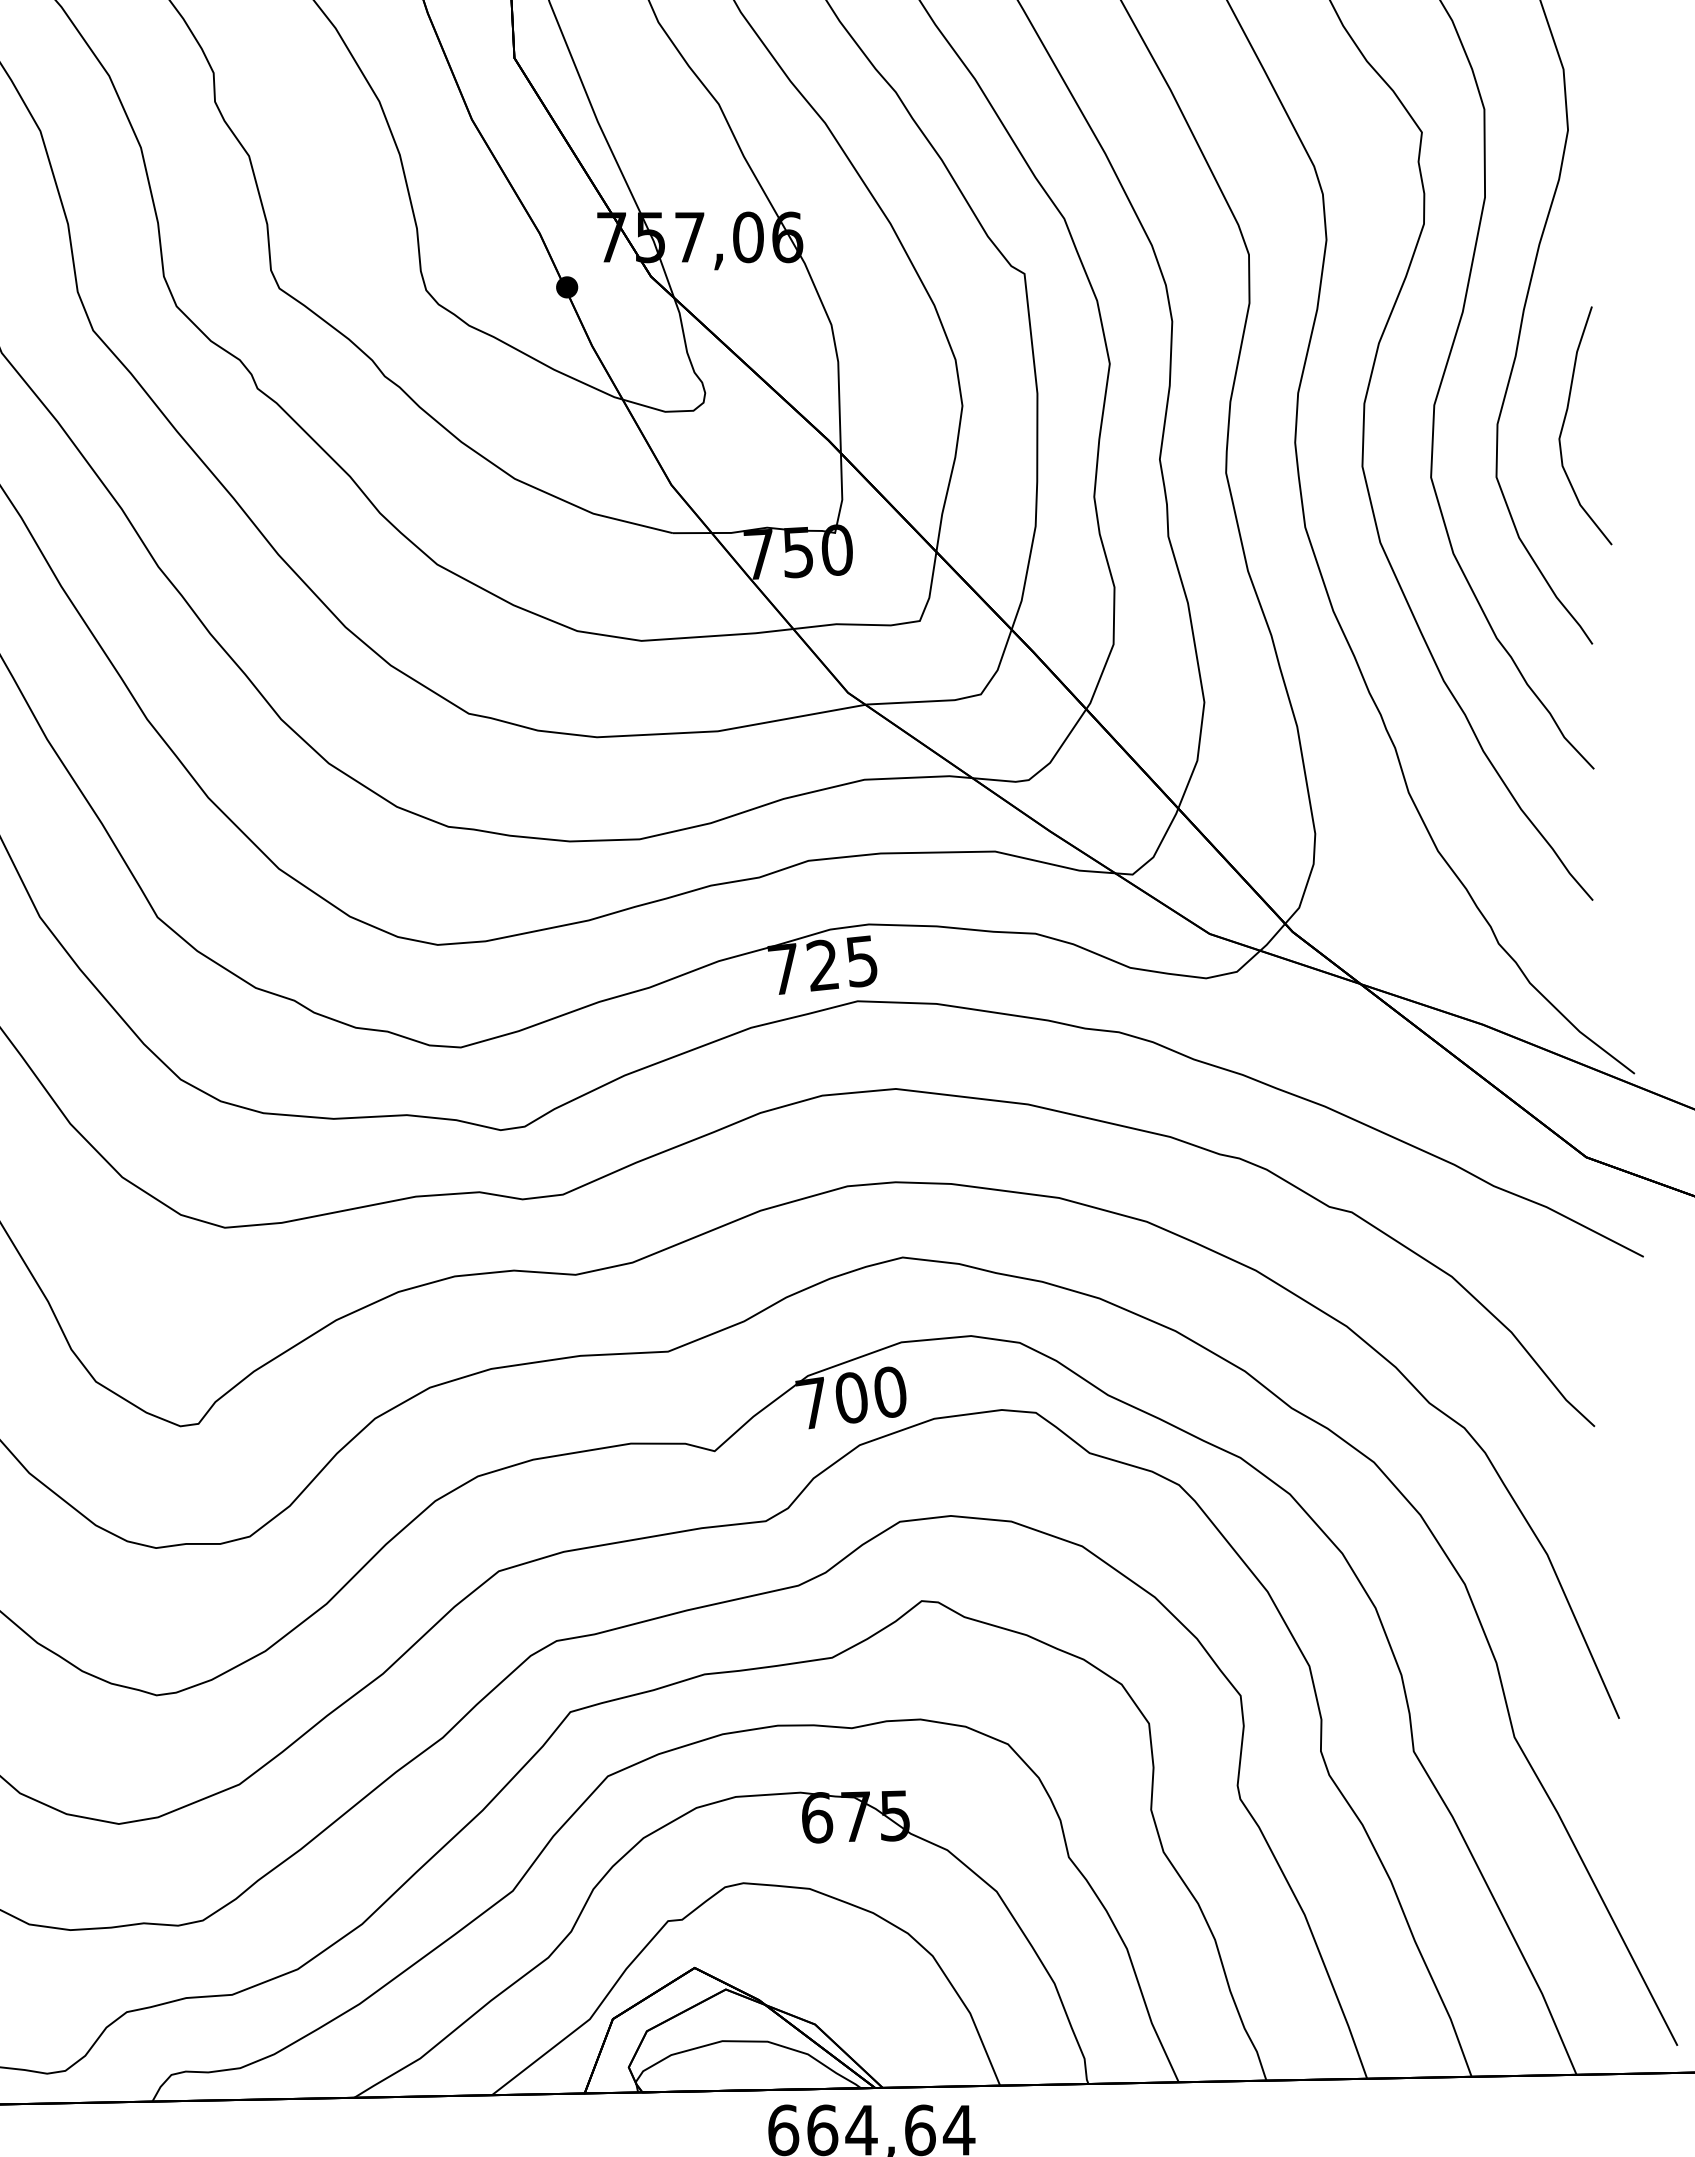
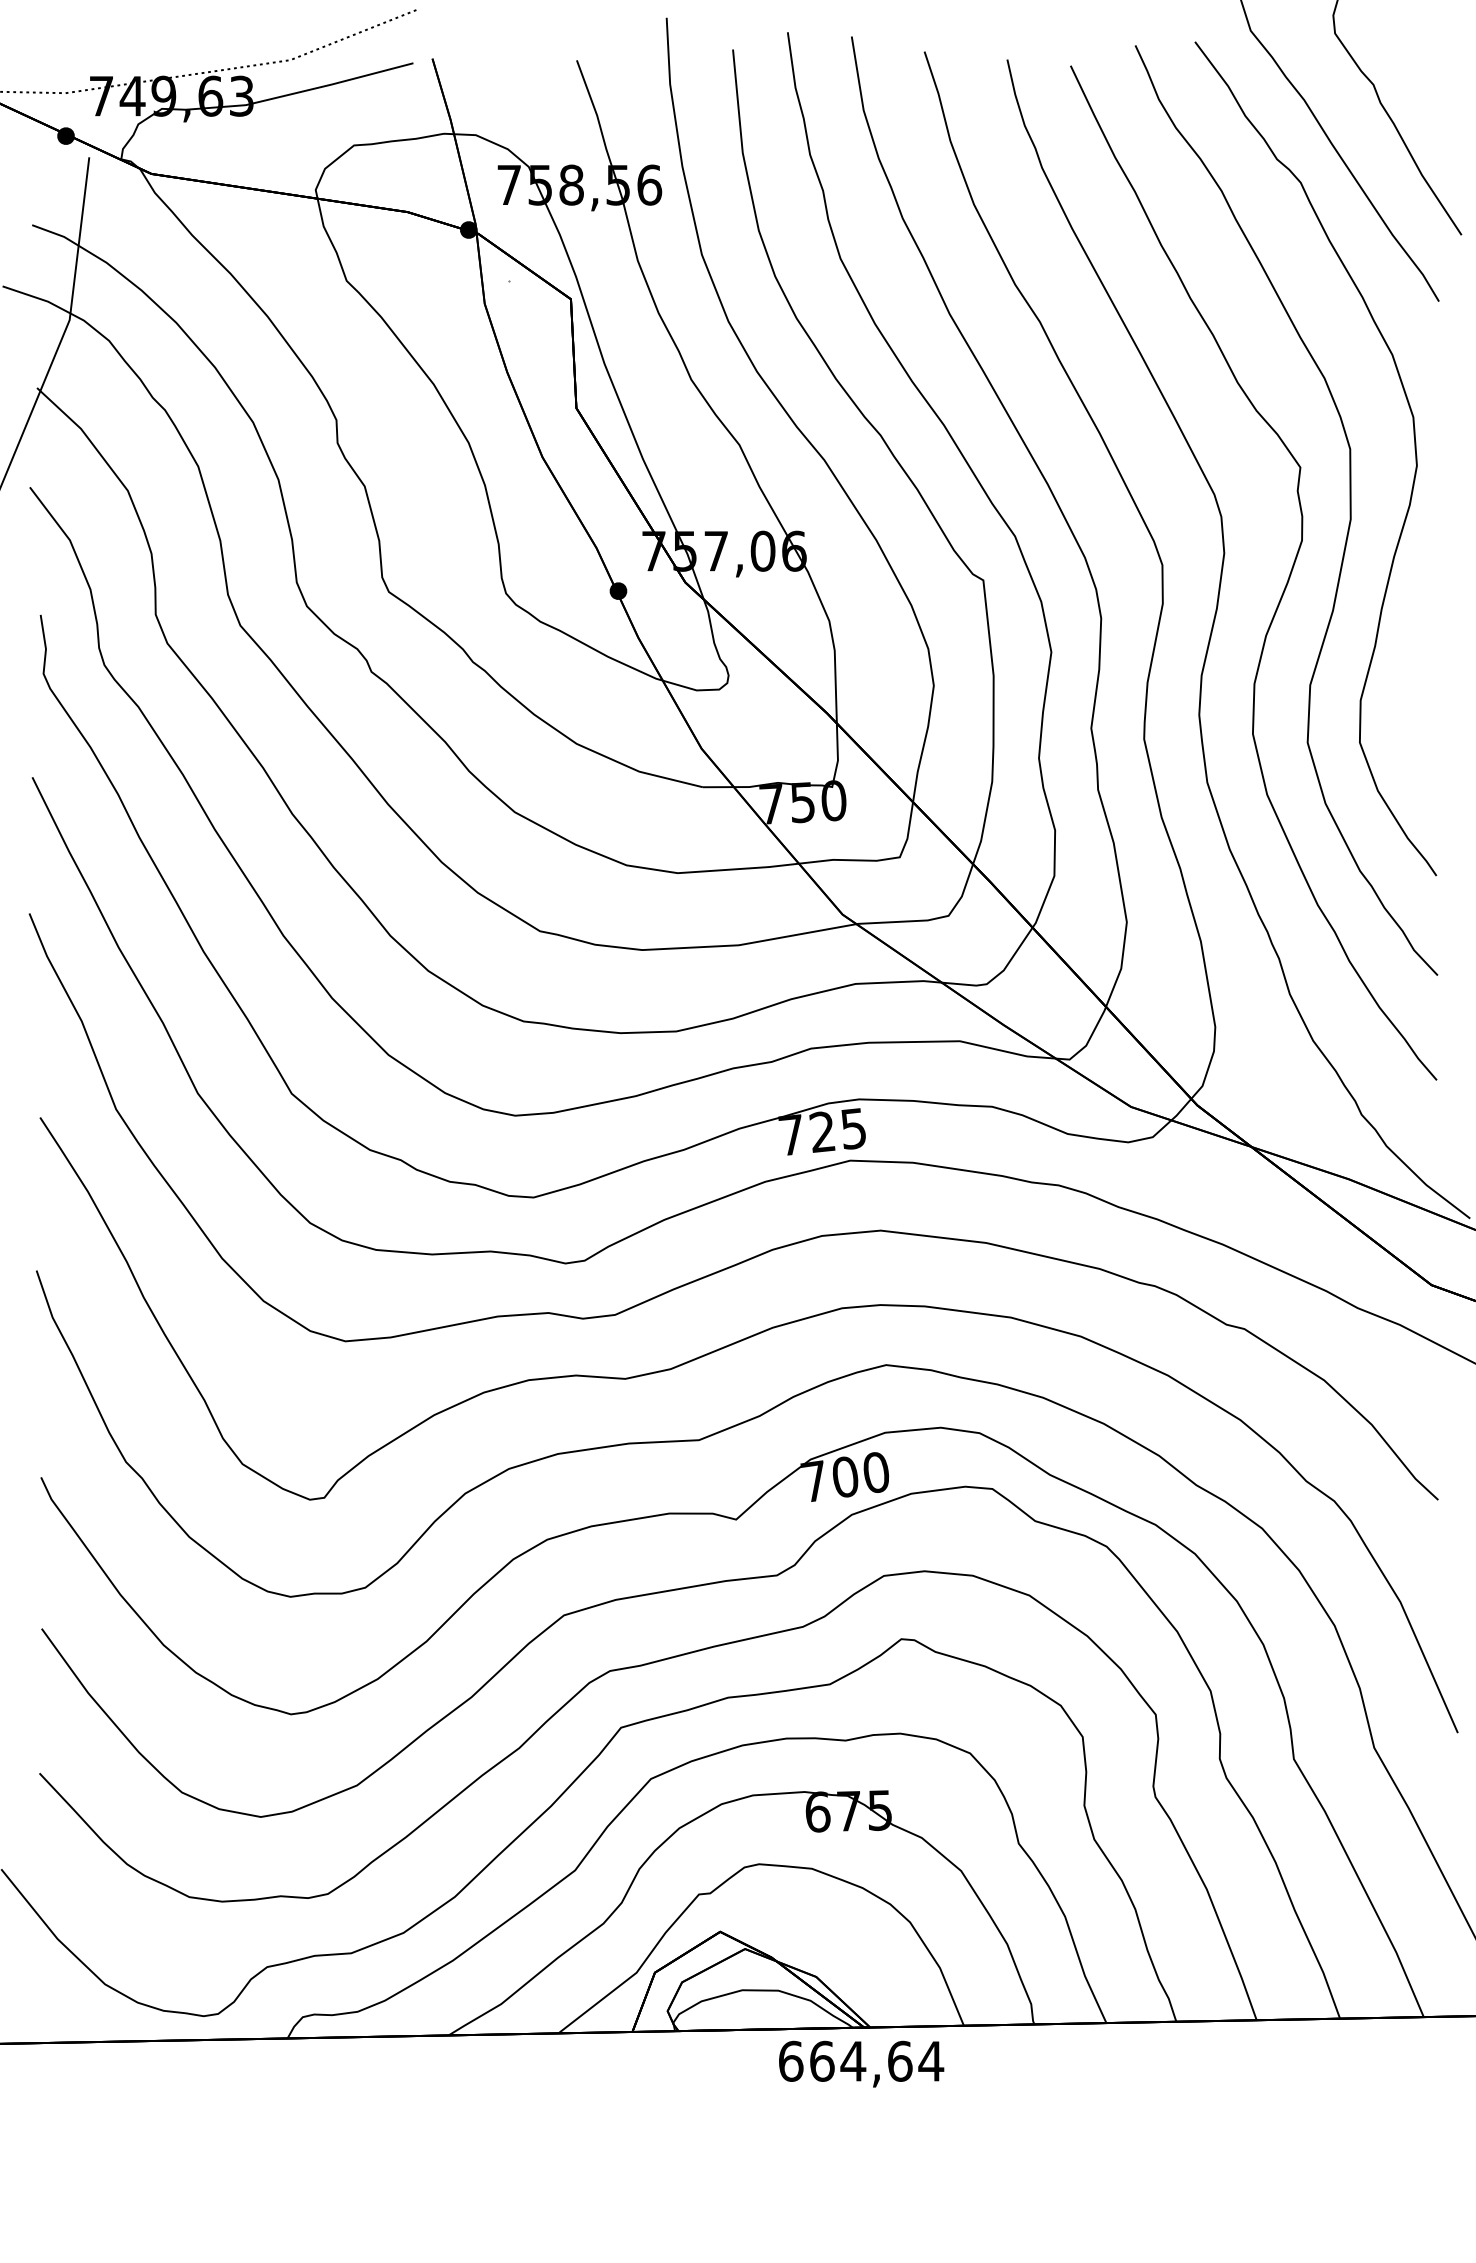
curve: (1566, 419) -> (1415, 696), removed

